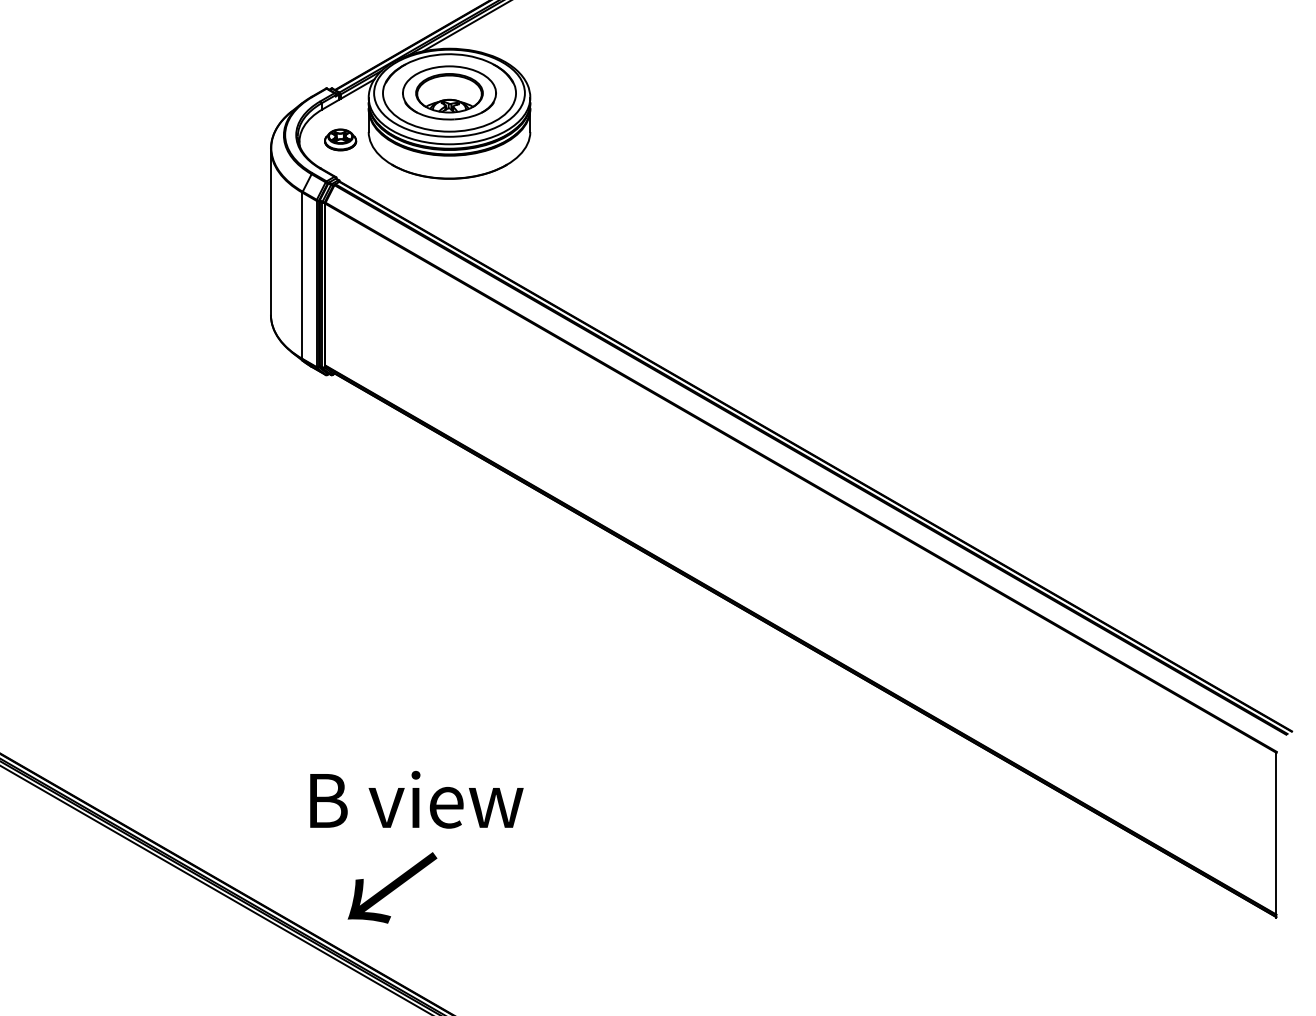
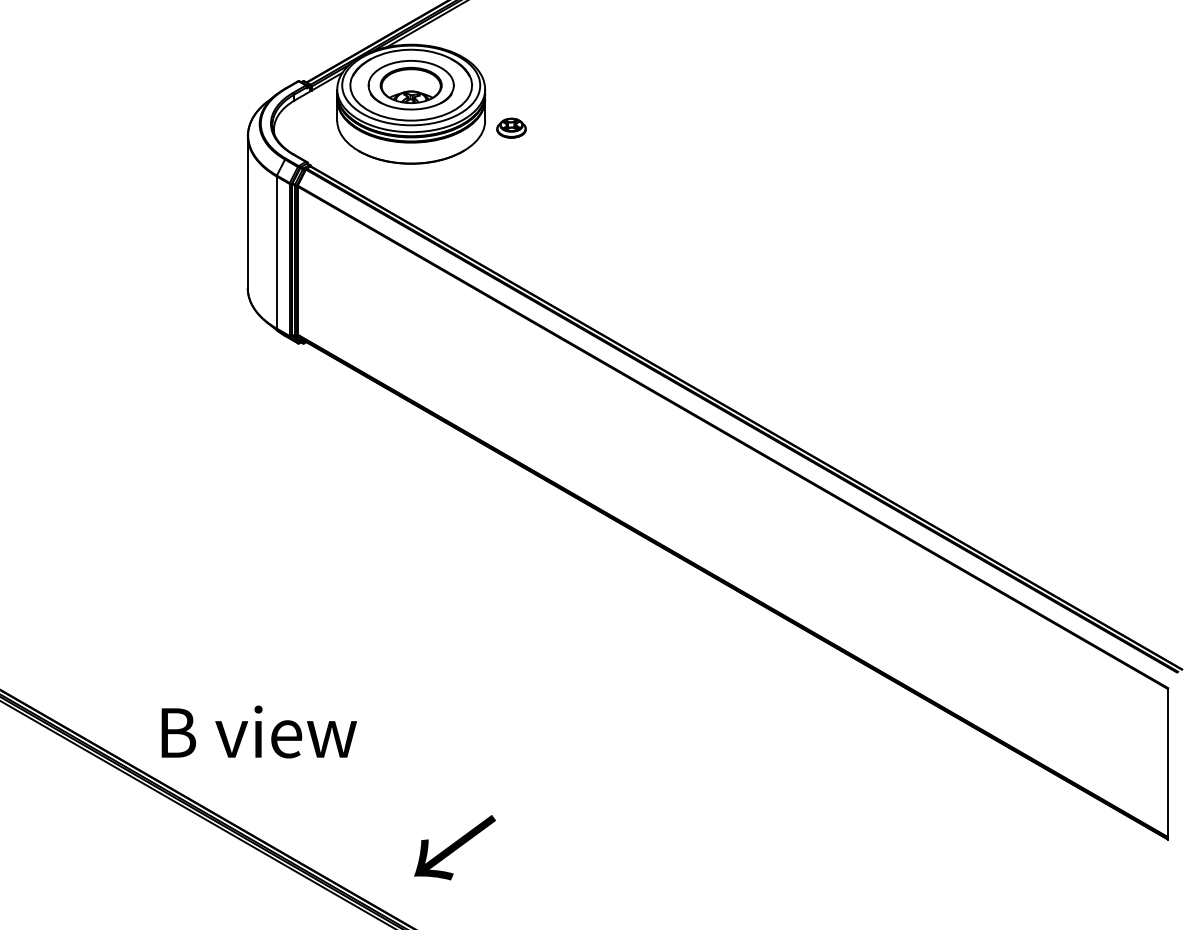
part: (340, 139) -> (511, 127), moved
text: (415, 799) -> (258, 731), moved
text: (391, 887) -> (454, 847), moved

